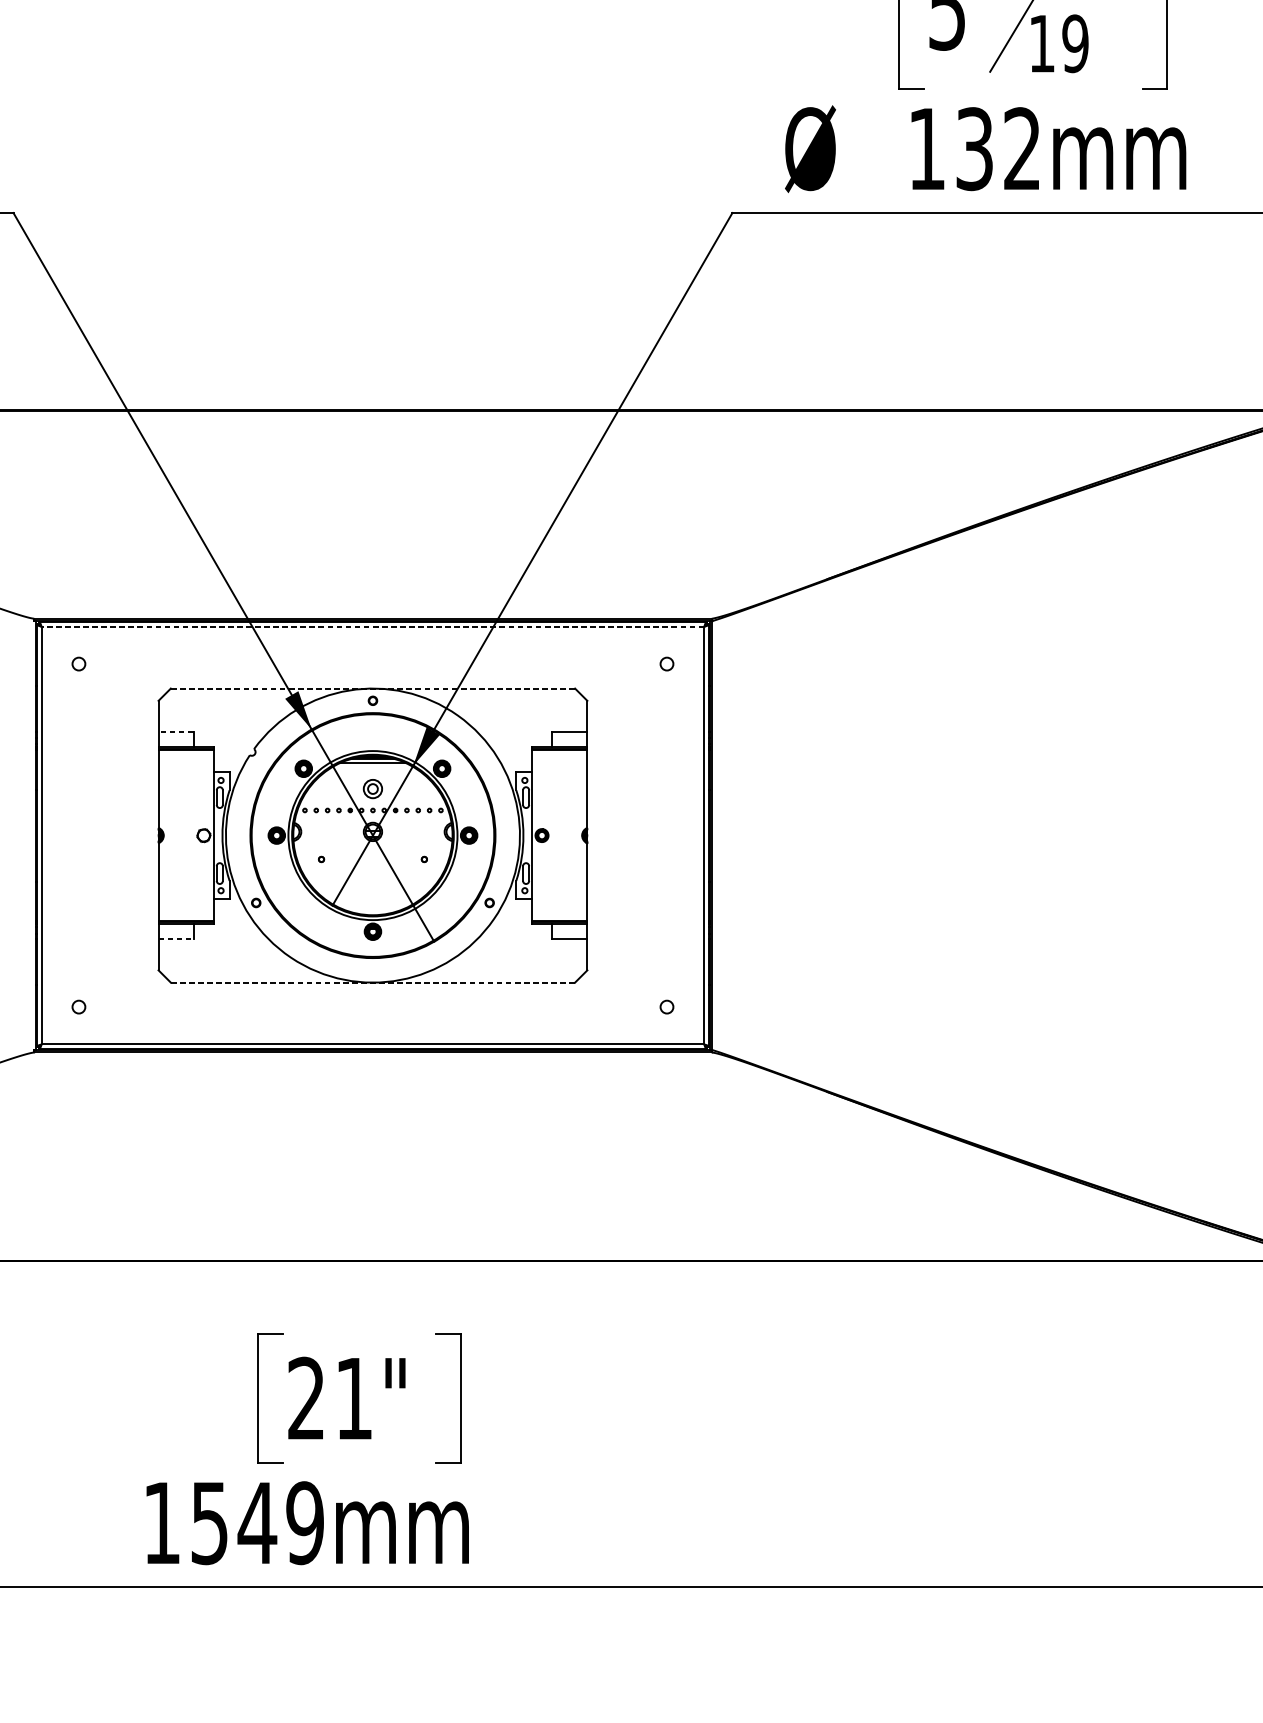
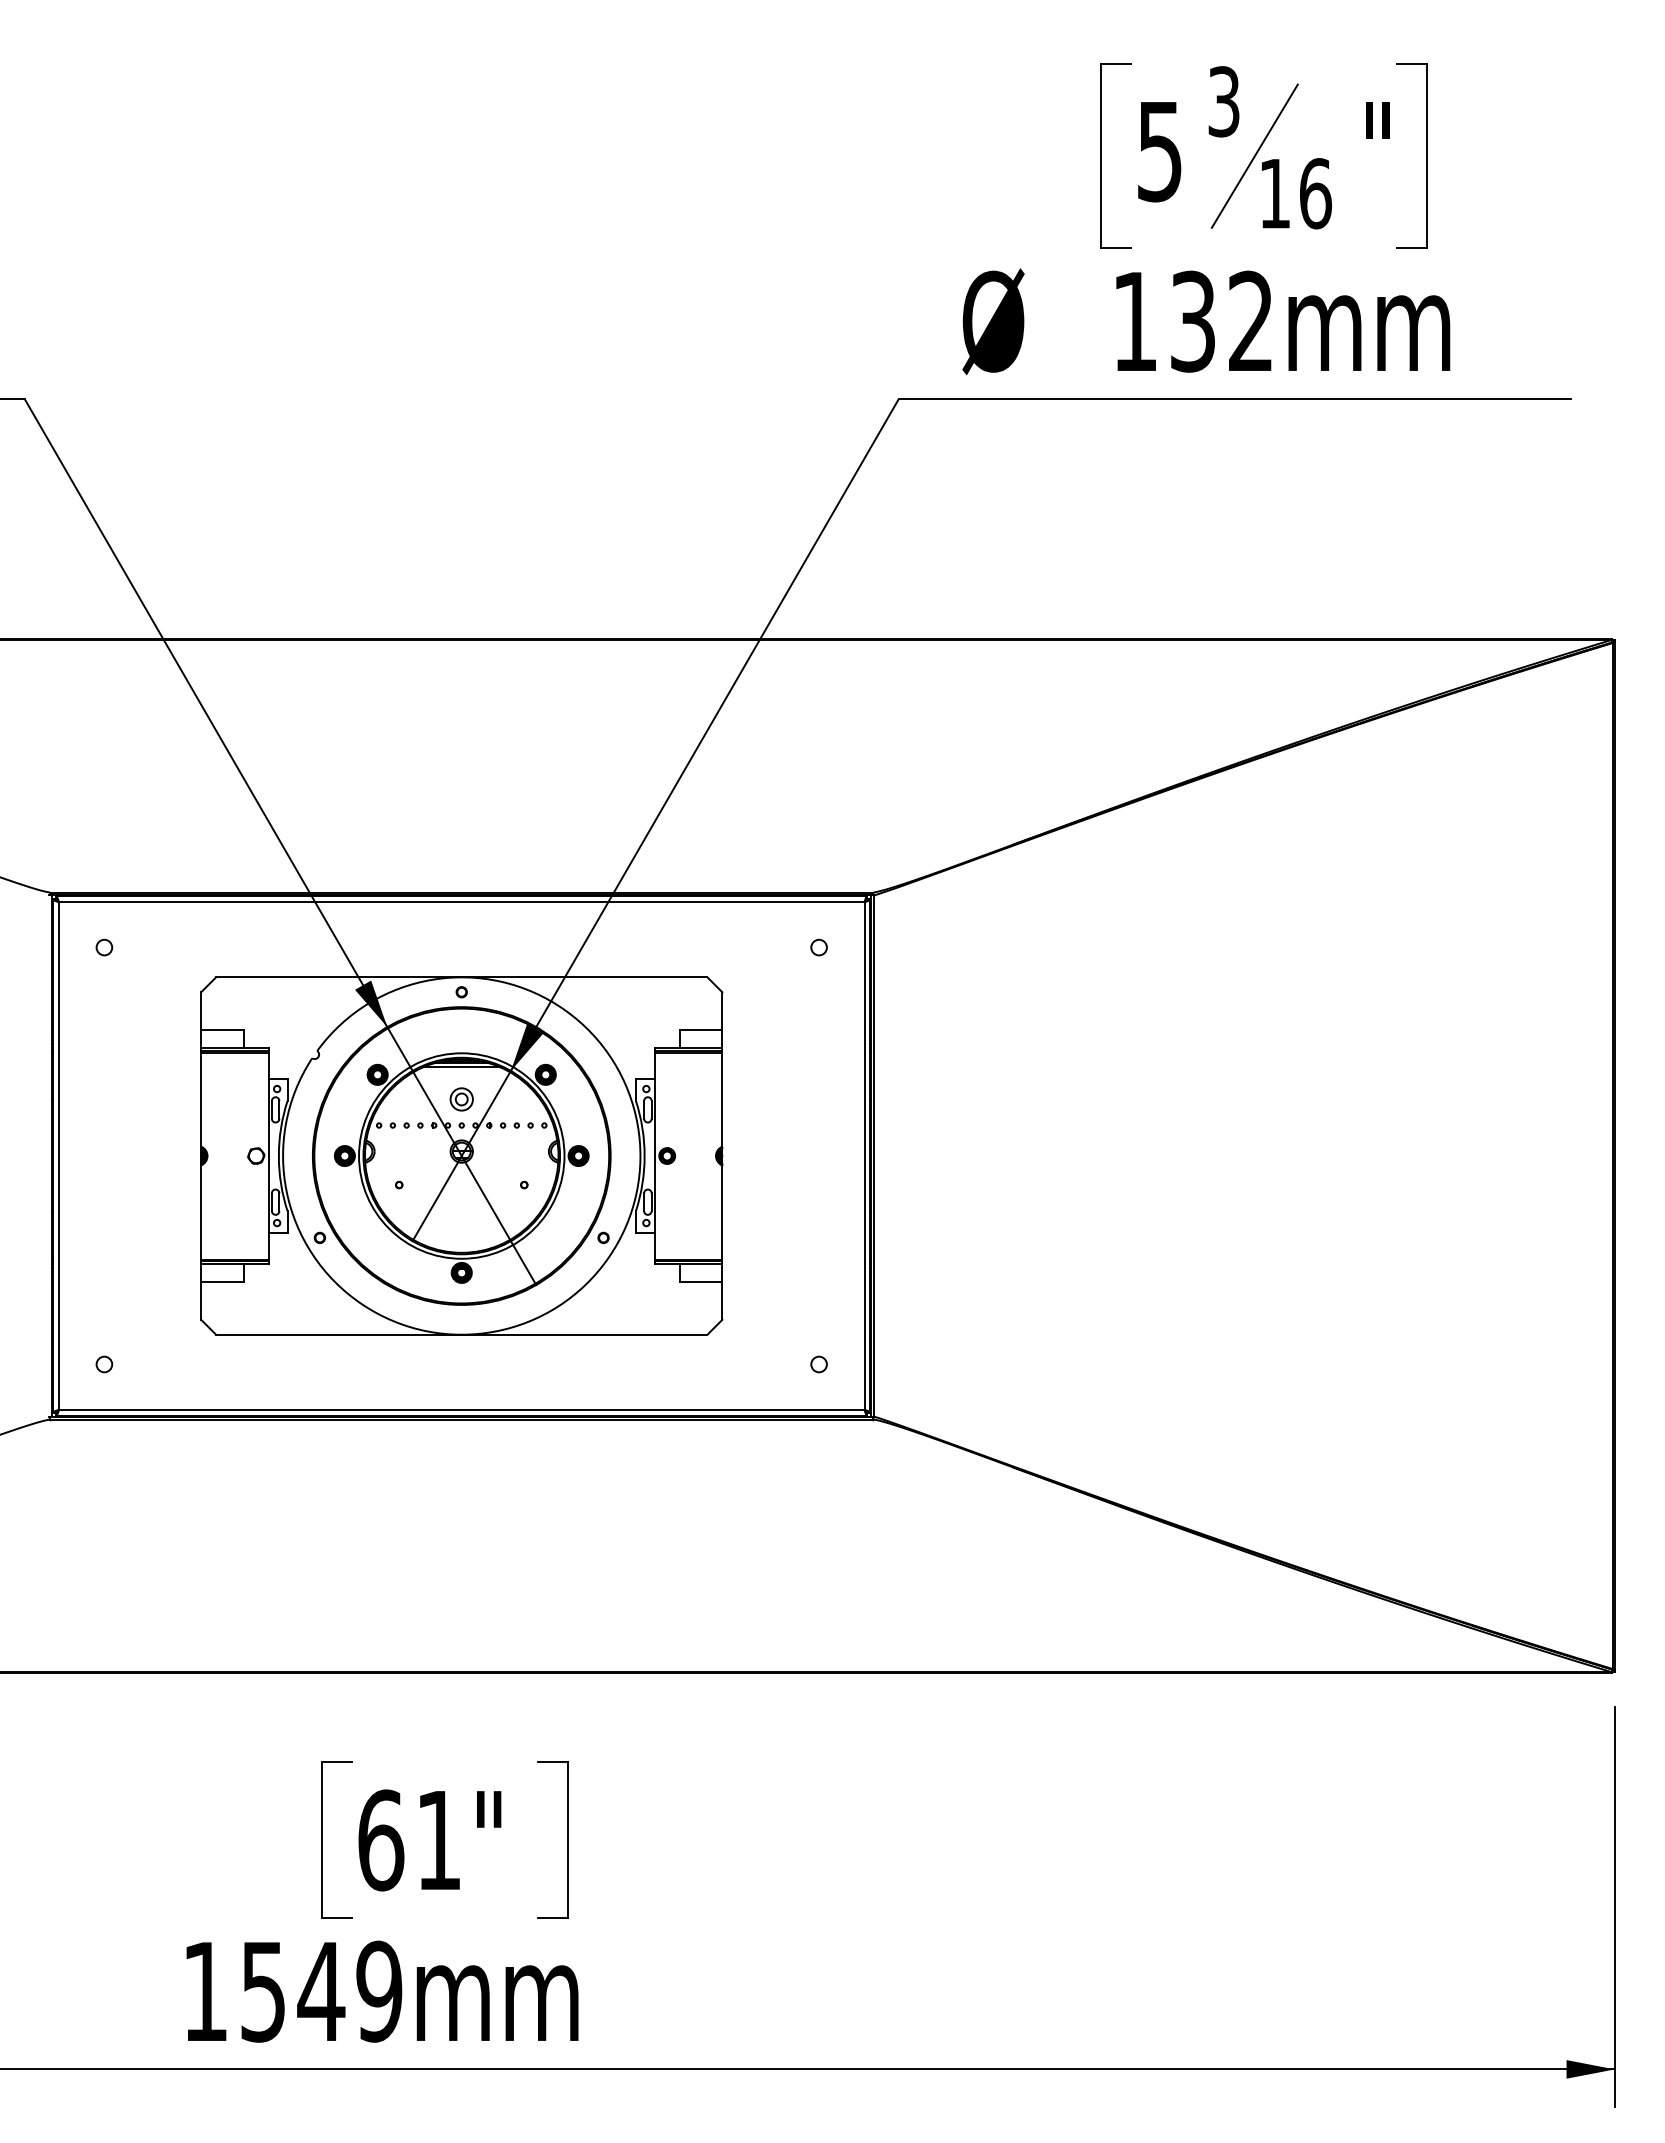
text: (1075, 43) -> (1315, 193), 19 -> 16
line: (372, 626) -> (461, 902), dashed -> solid
line: (372, 688) -> (461, 977), dashed -> solid
line: (175, 732) -> (221, 1030), dashed -> solid
line: (176, 938) -> (222, 1281), dashed -> solid
line: (372, 982) -> (461, 1334), dashed -> solid
text: (306, 1398) -> (381, 1840), 21" -> 61"

